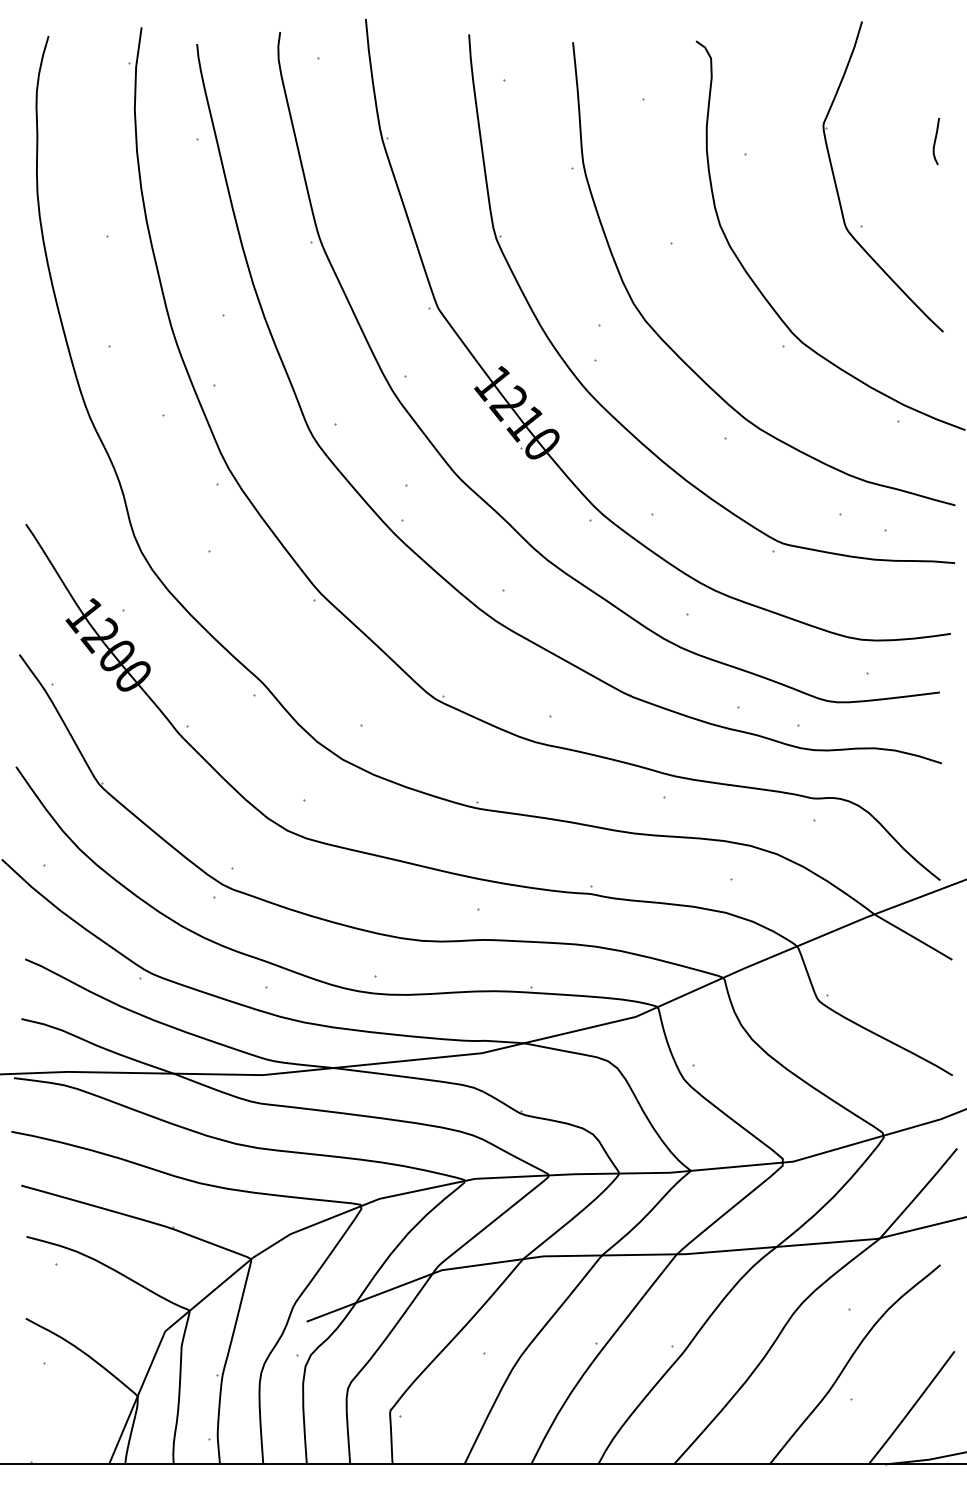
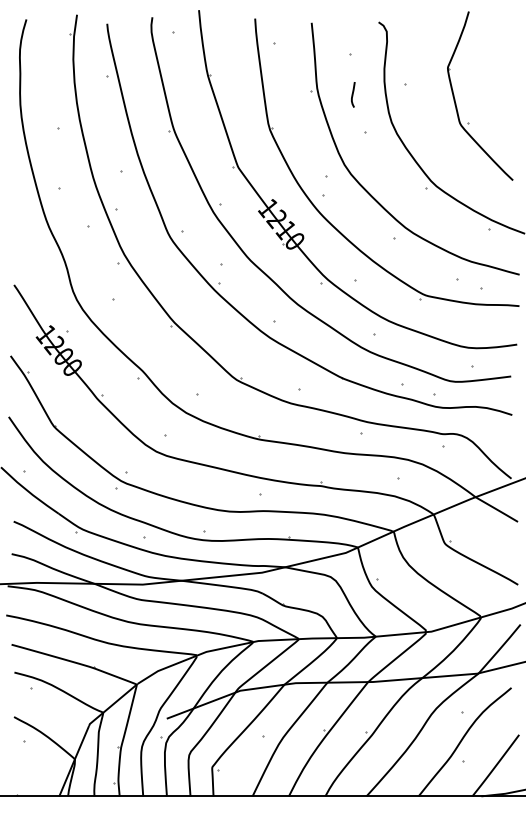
curve: (936, 140) -> (353, 94), moved

